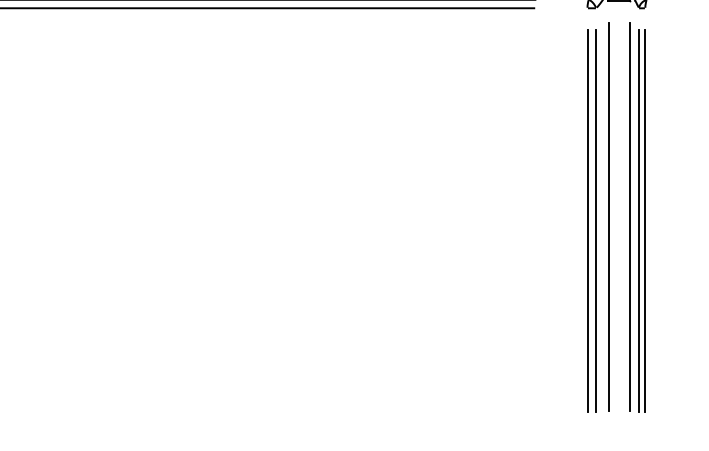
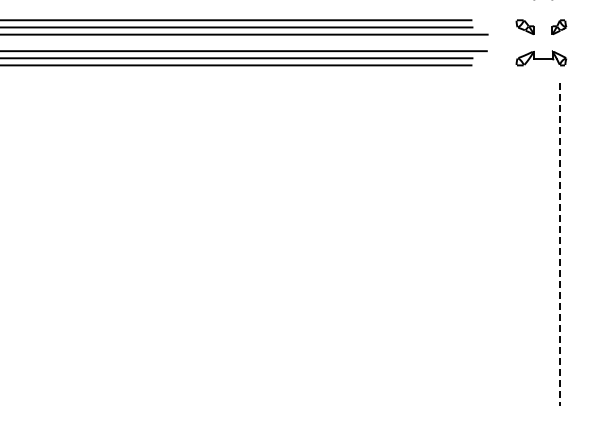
line: (608, 217) -> (534, 241), removed
line: (630, 217) -> (552, 241), removed
line: (587, 220) -> (516, 244), removed
line: (595, 220) -> (523, 244), removed
line: (638, 220) -> (559, 244), solid -> dashed
line: (645, 220) -> (565, 244), removed

